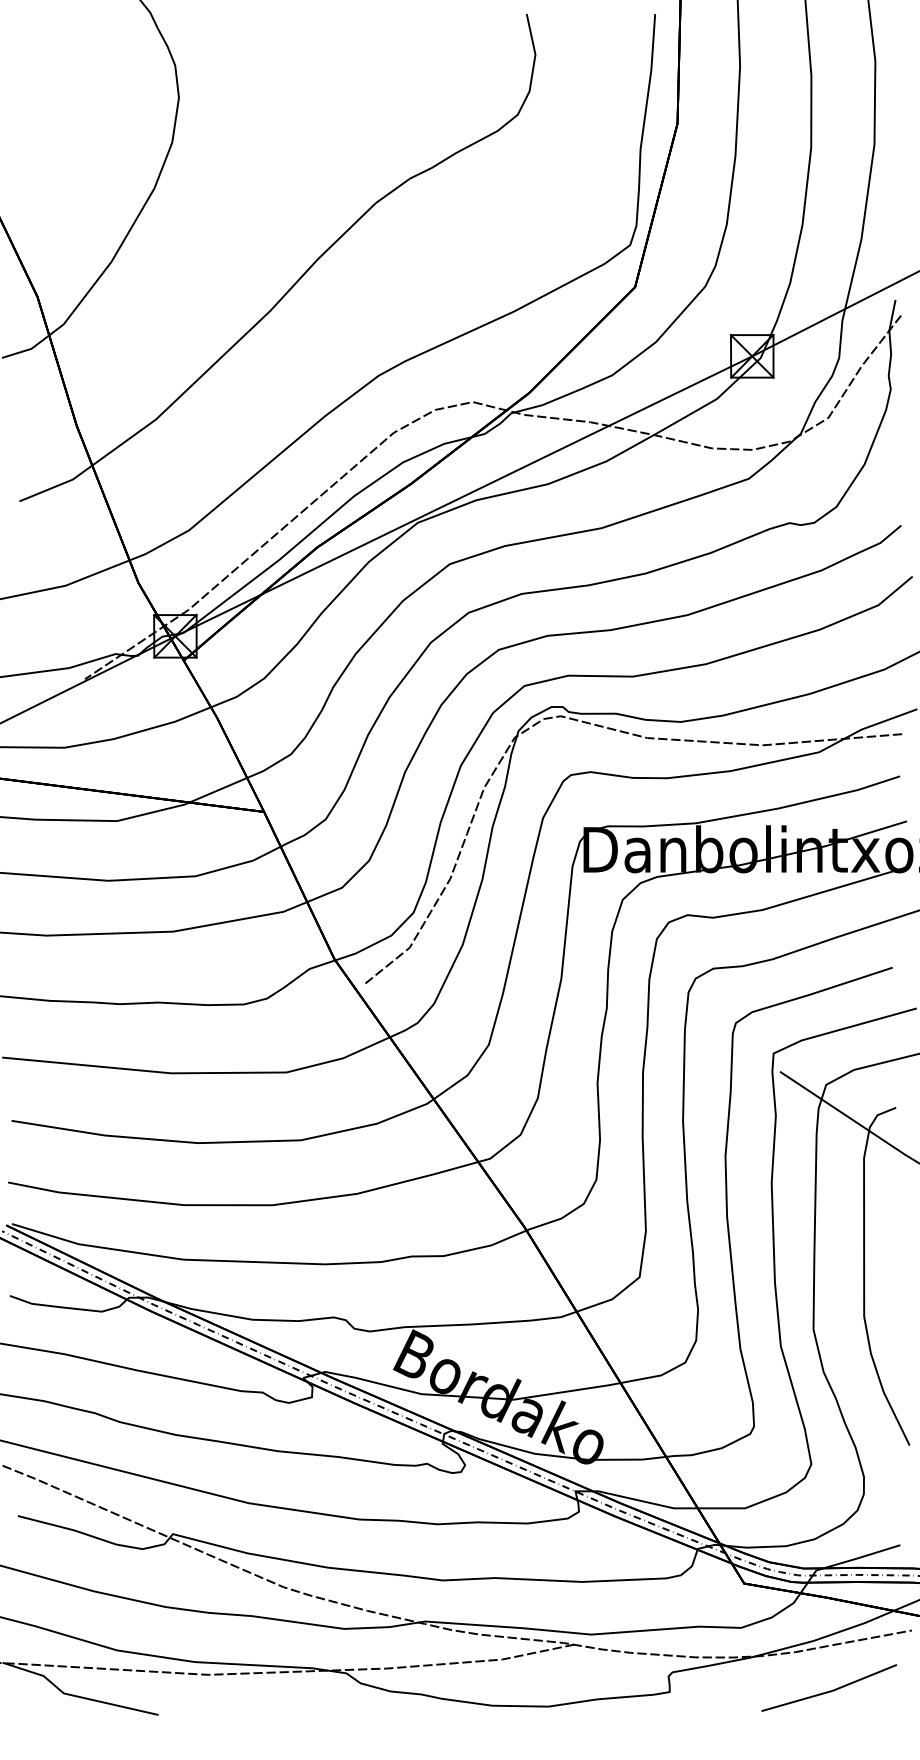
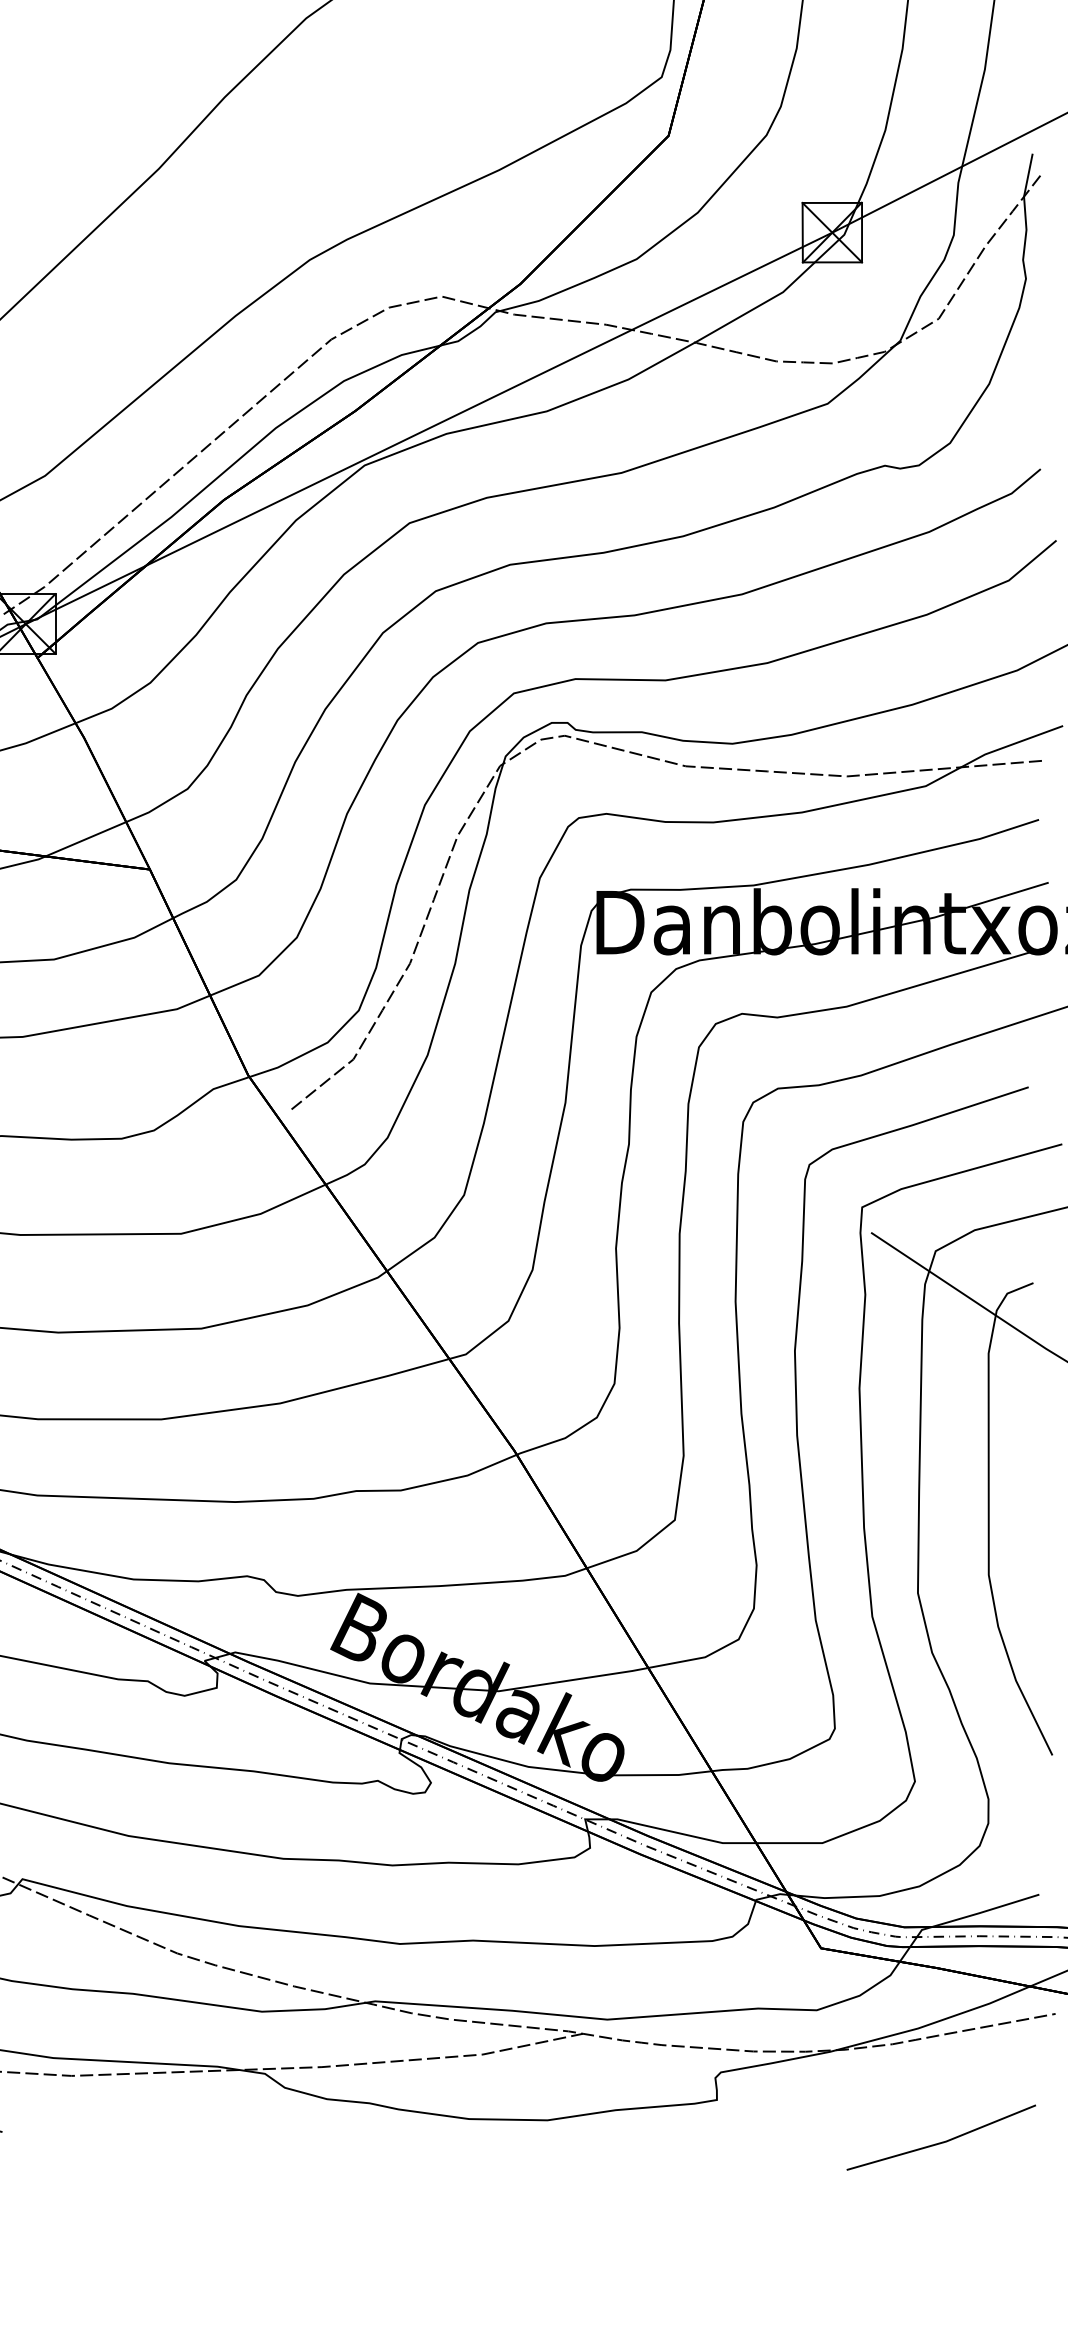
line: (829, 1690) -> (941, 2141), moved

